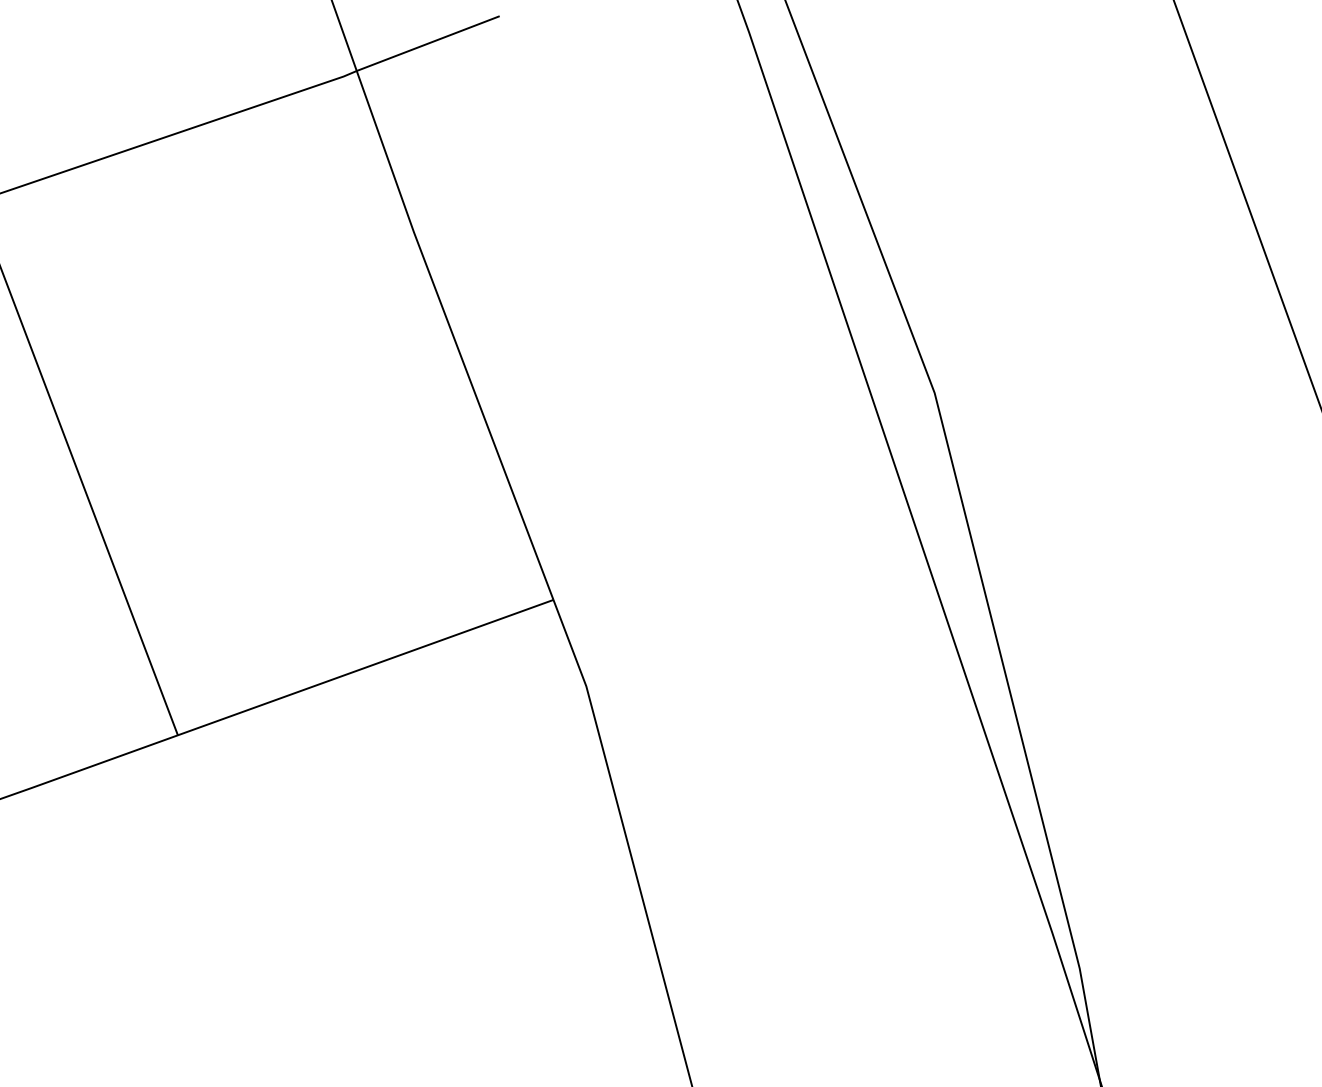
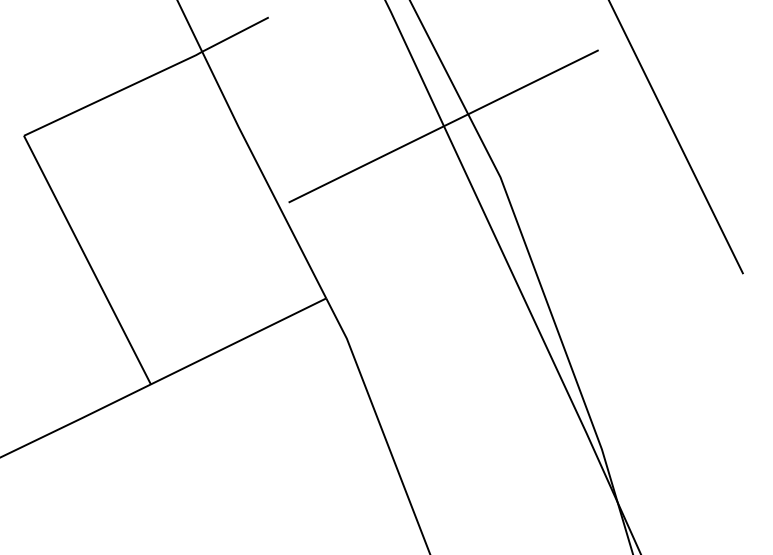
line: (830, 276) -> (443, 126), added

